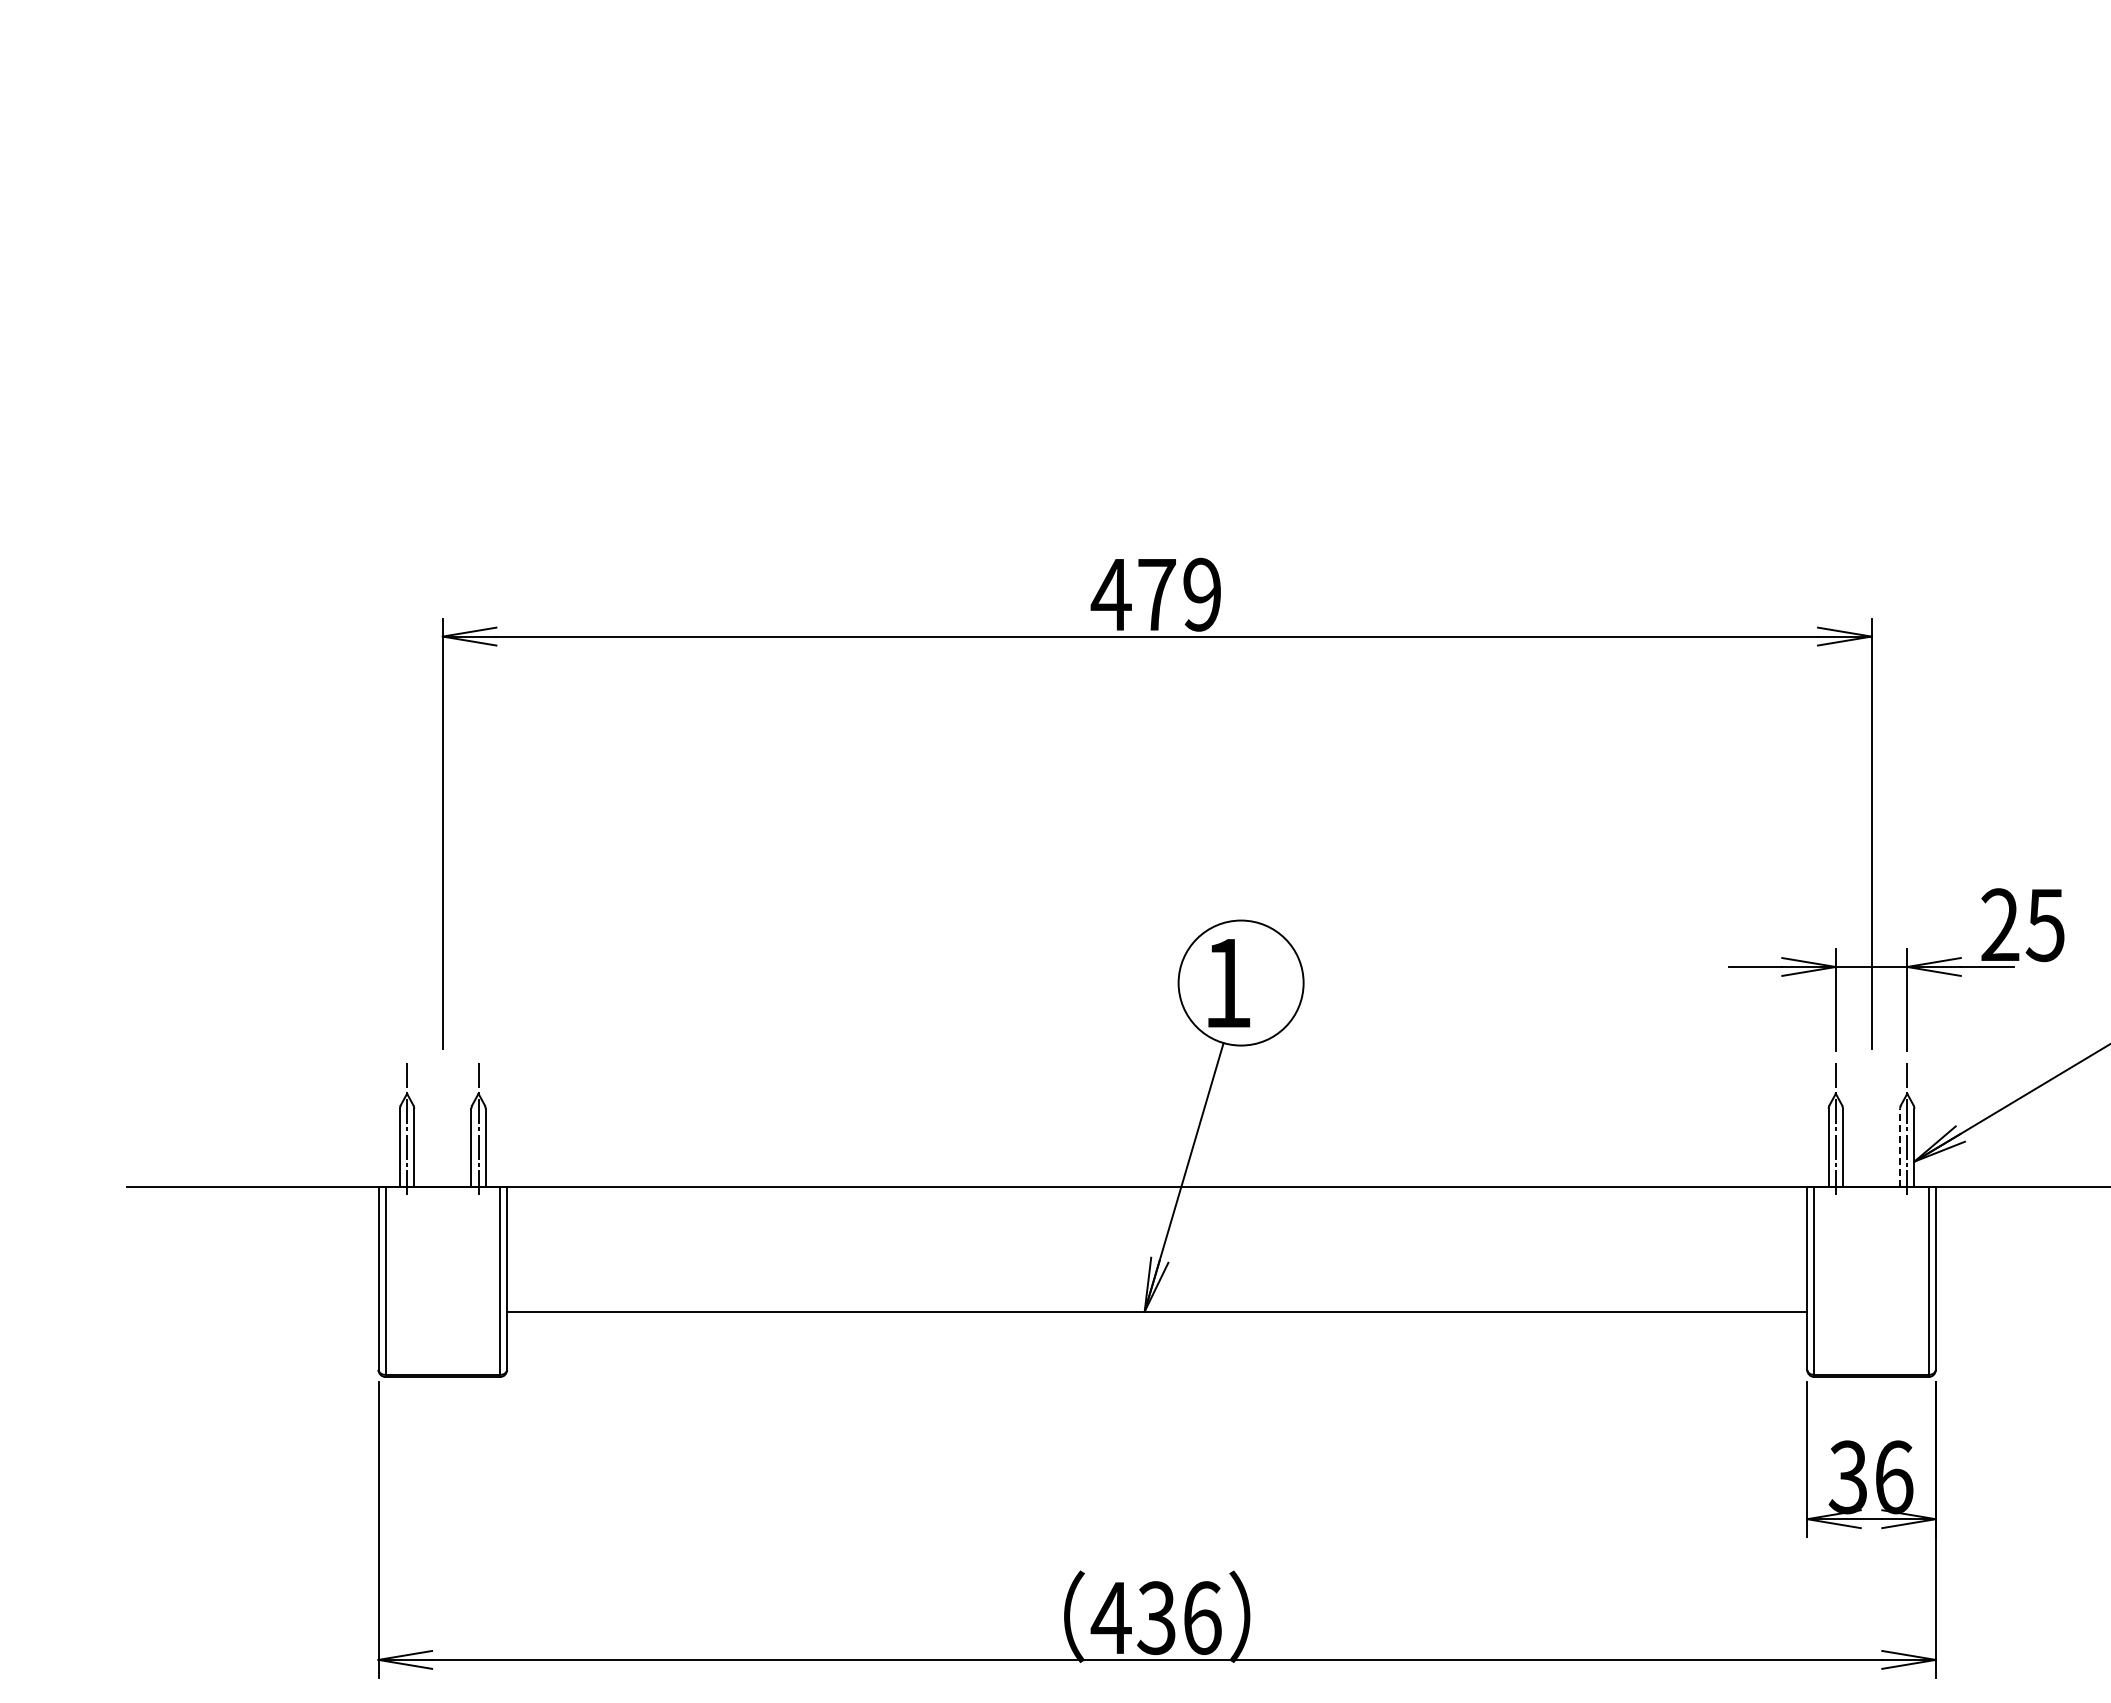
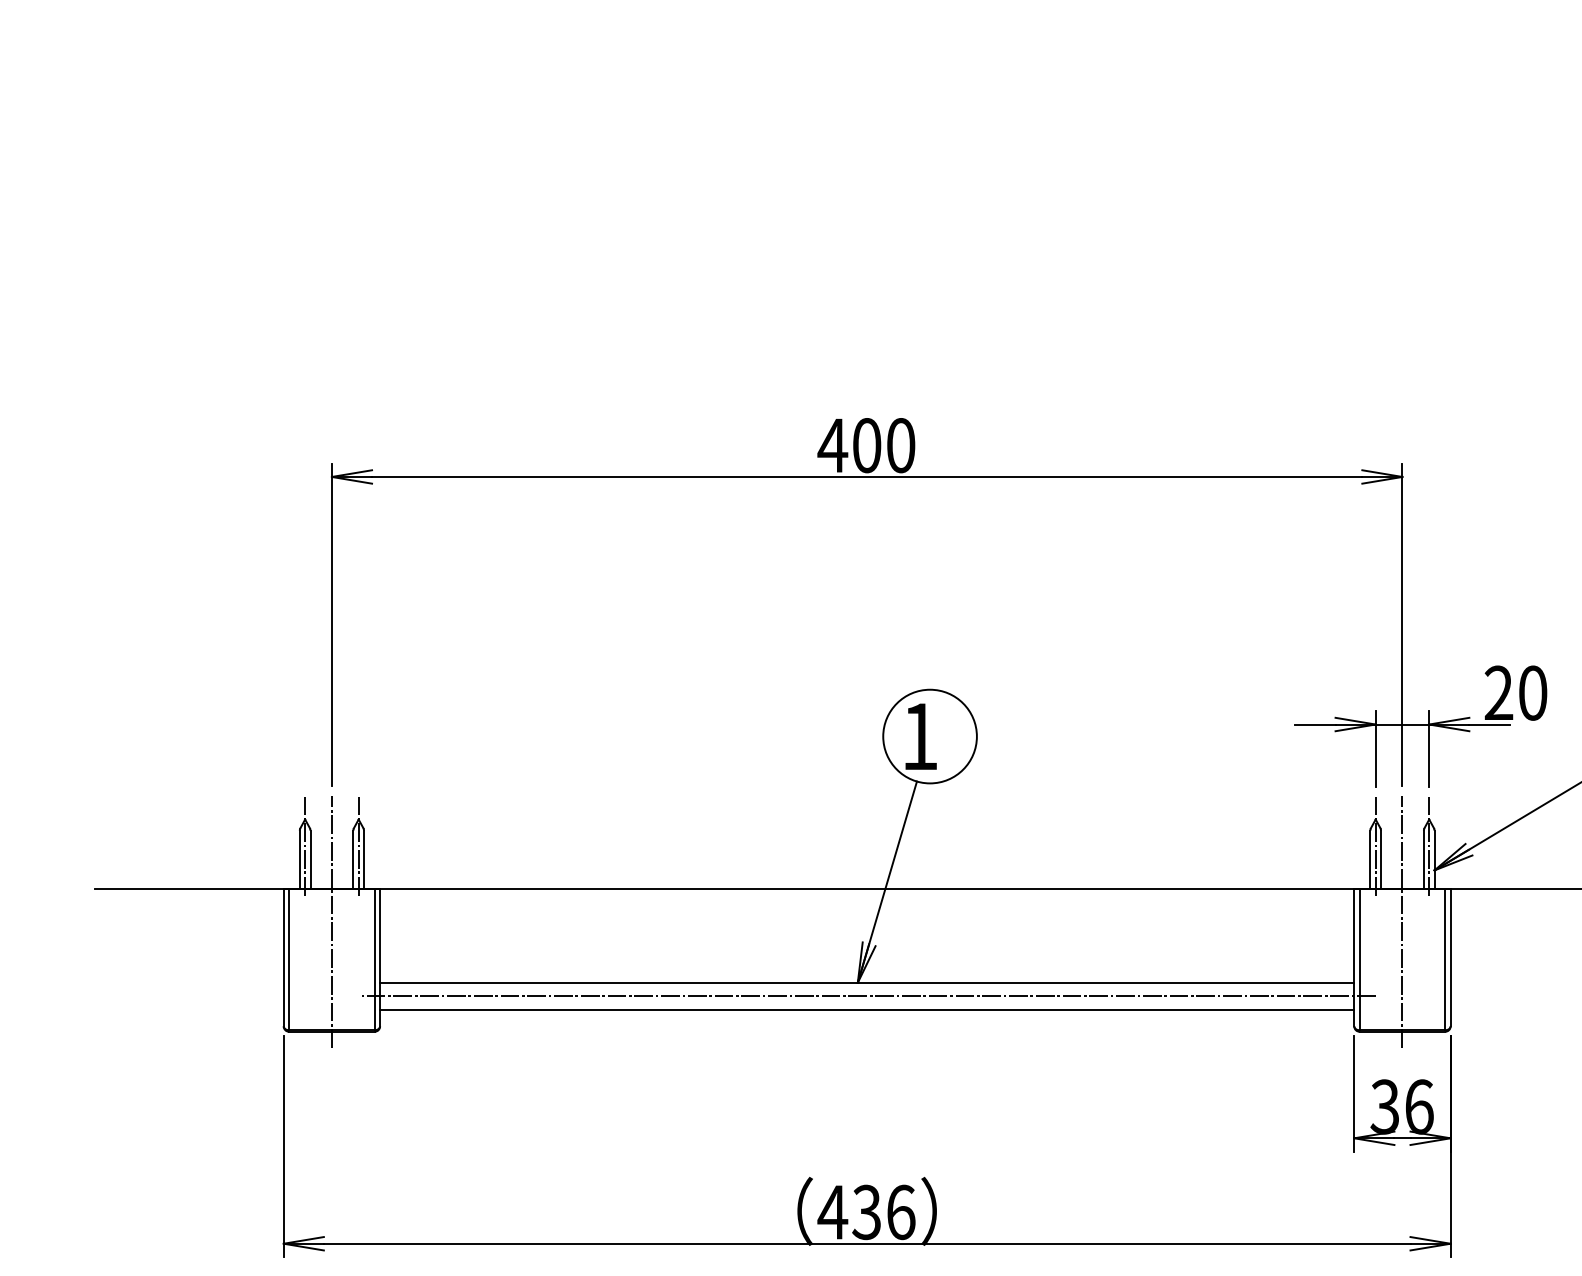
text: (1179, 594) -> (883, 445), 479 -> 400
text: (2044, 925) -> (1532, 693), 25 -> 20
line: (1900, 1147) -> (1424, 859), dashed -> solid
line: (442, 1230) -> (331, 921), added
line: (1871, 1230) -> (1402, 921), added
line: (1159, 1329) -> (868, 996), added
line: (1157, 1347) -> (867, 1009), added

